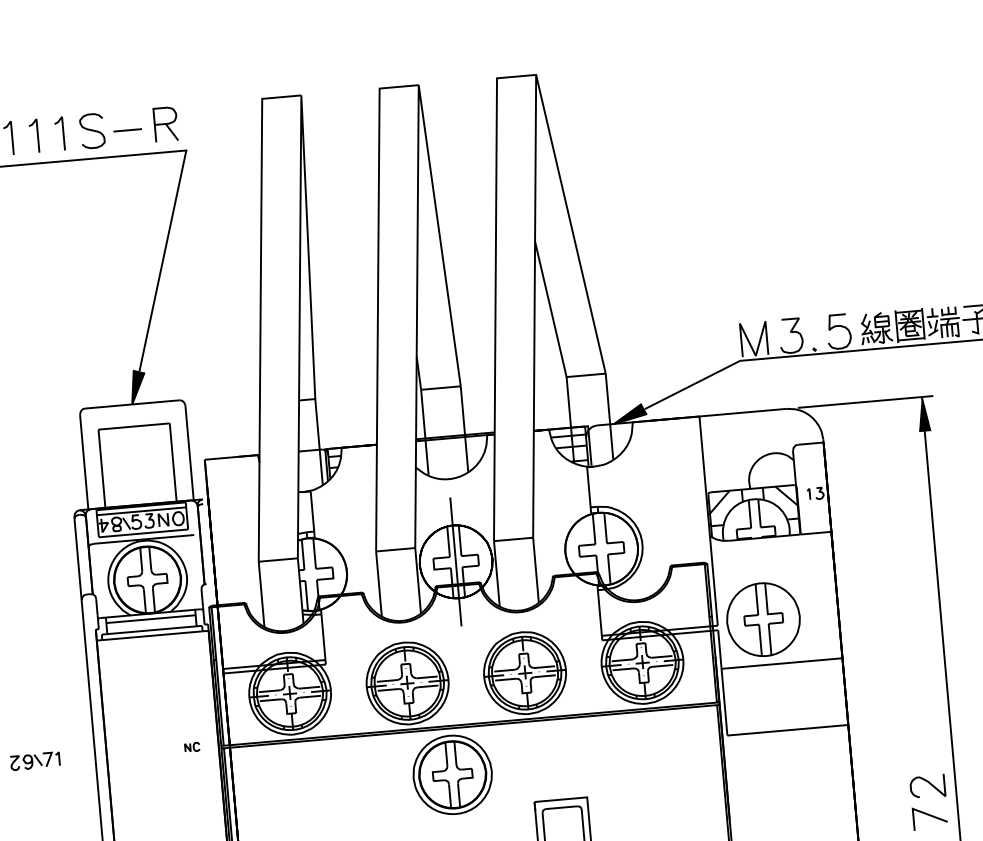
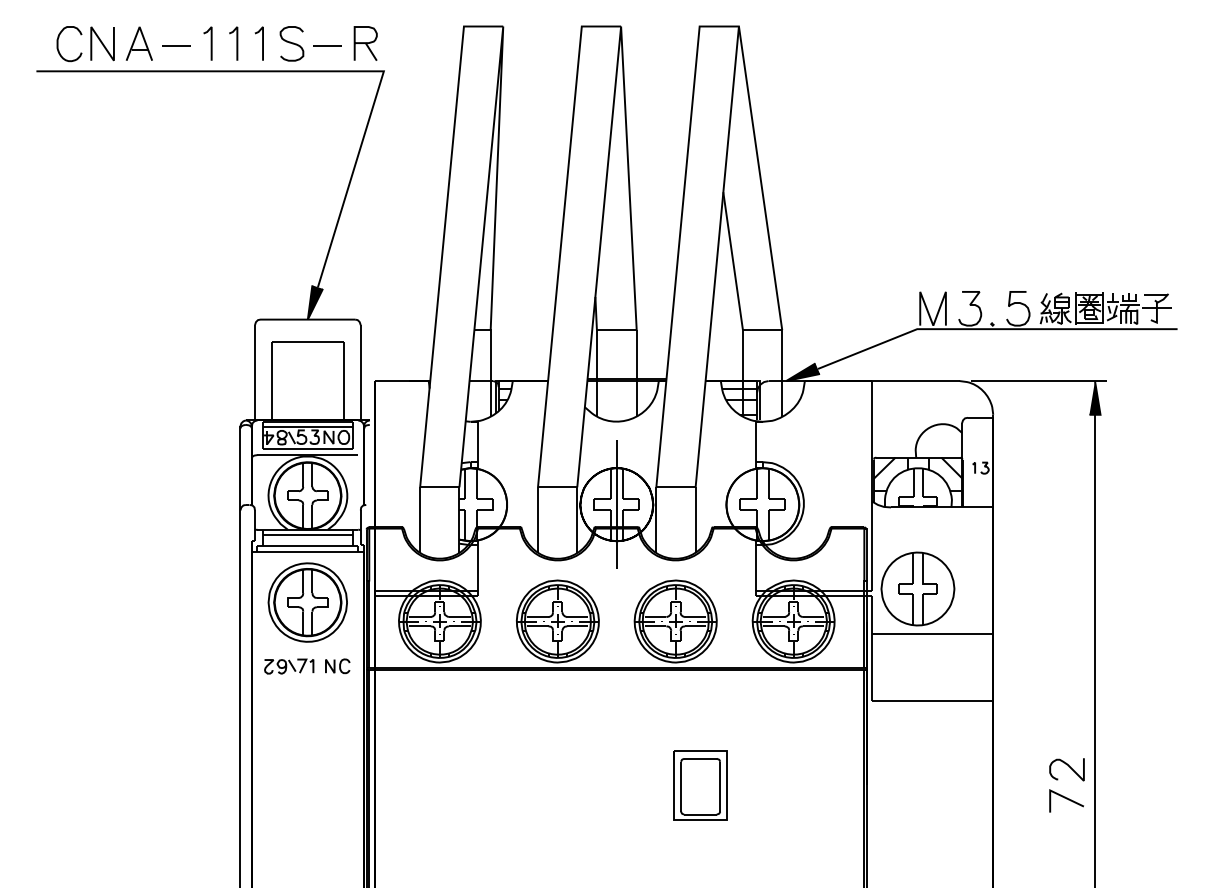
part: (192, 747) -> (337, 666), size x1.67
part: (35, 761) -> (289, 666), moved
part: (452, 774) -> (307, 602), moved

